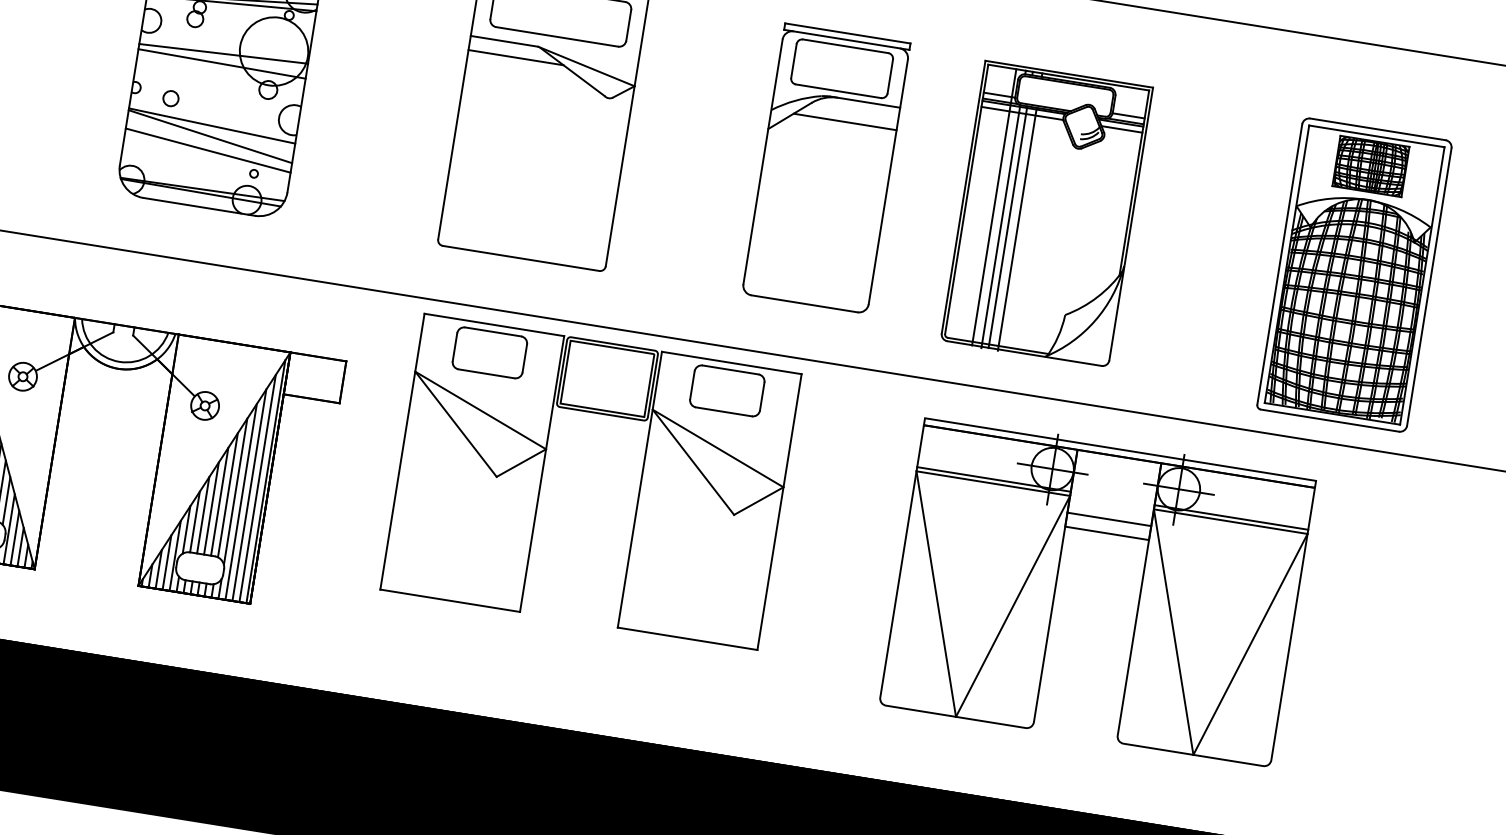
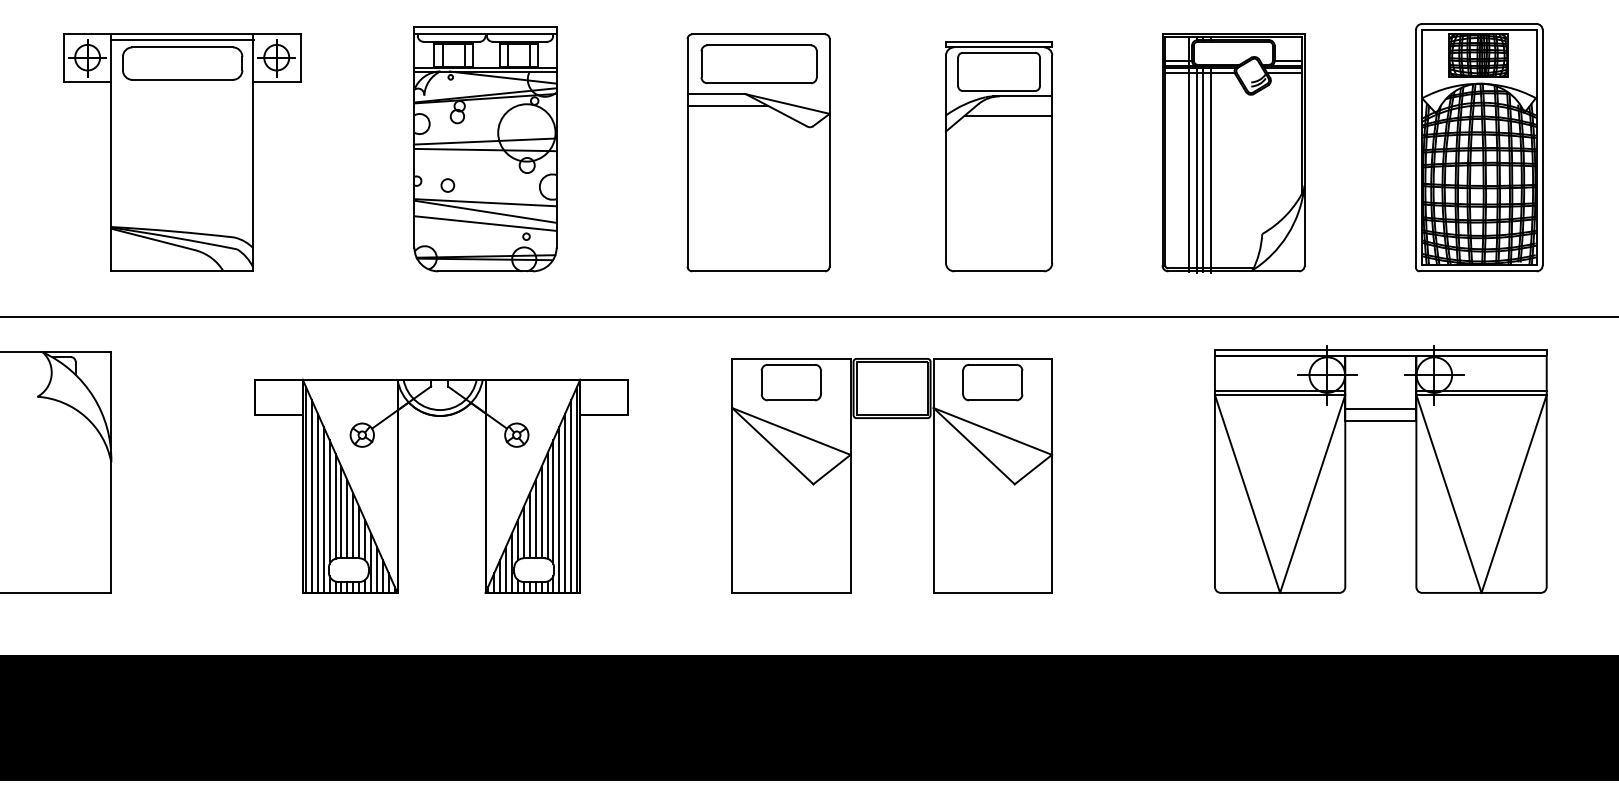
part: (1046, 214) -> (1233, 153), moved
part: (1354, 274) -> (1479, 147), moved
part: (543, 473) -> (851, 475), moved
part: (1057, 583) -> (1346, 469), moved

